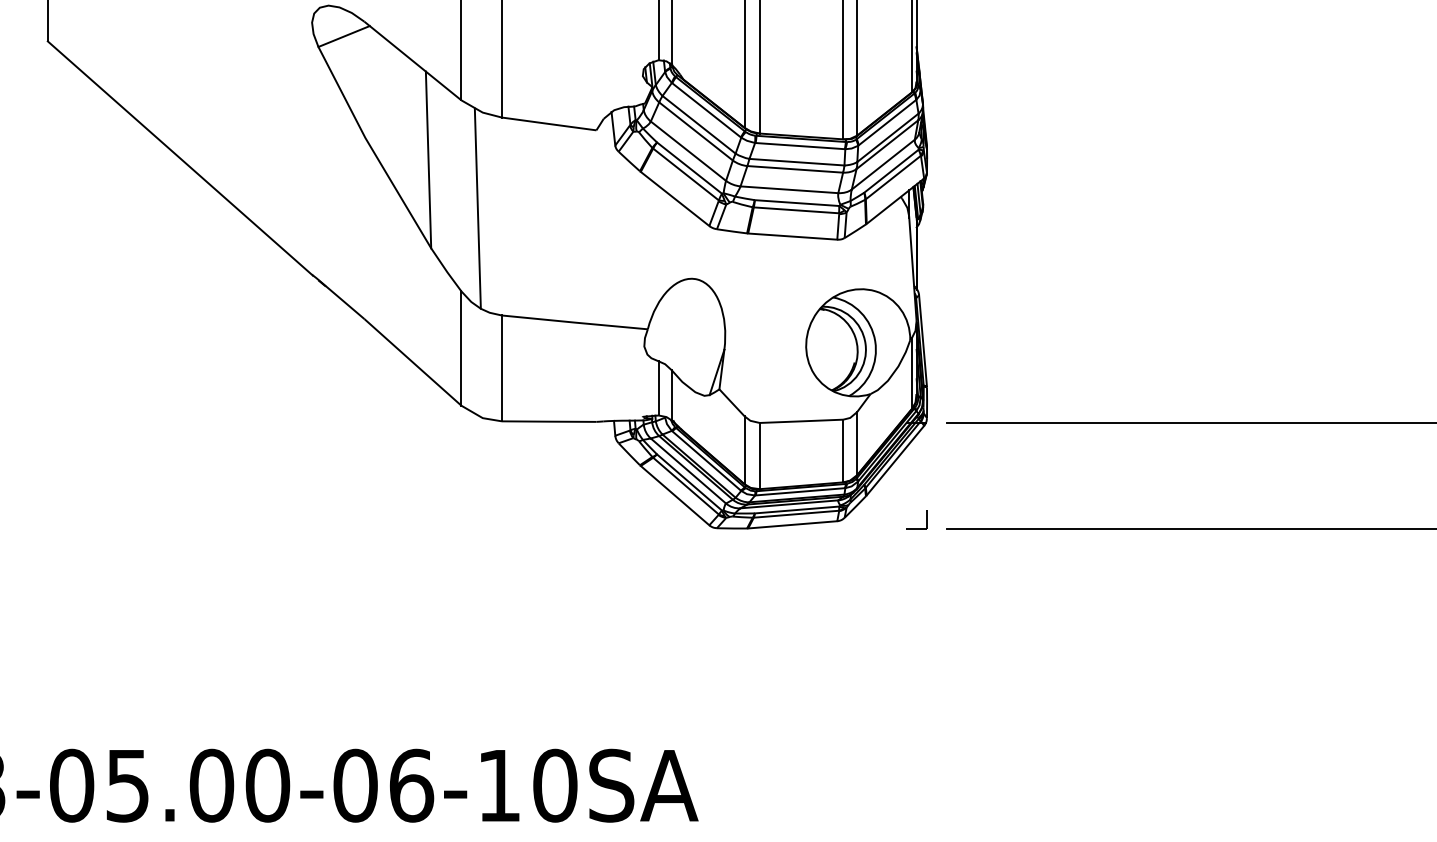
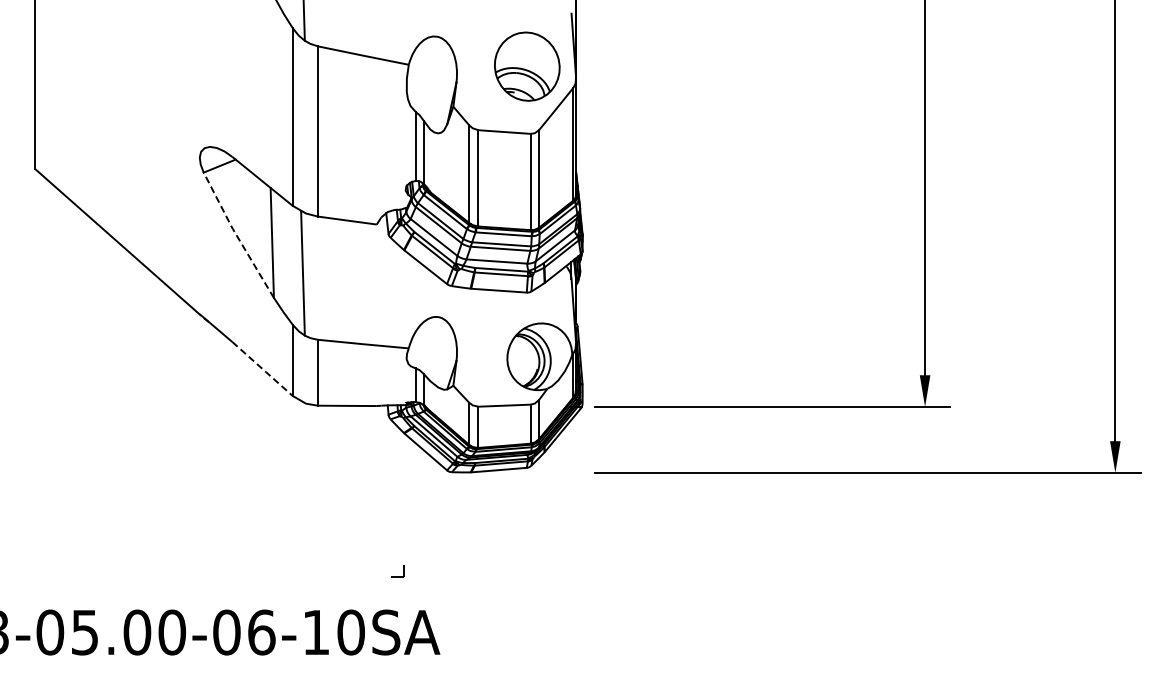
line: (372, 149) -> (237, 236), solid -> dashed
line: (414, 363) -> (263, 369), solid -> dashed
part: (917, 520) -> (397, 571), moved

